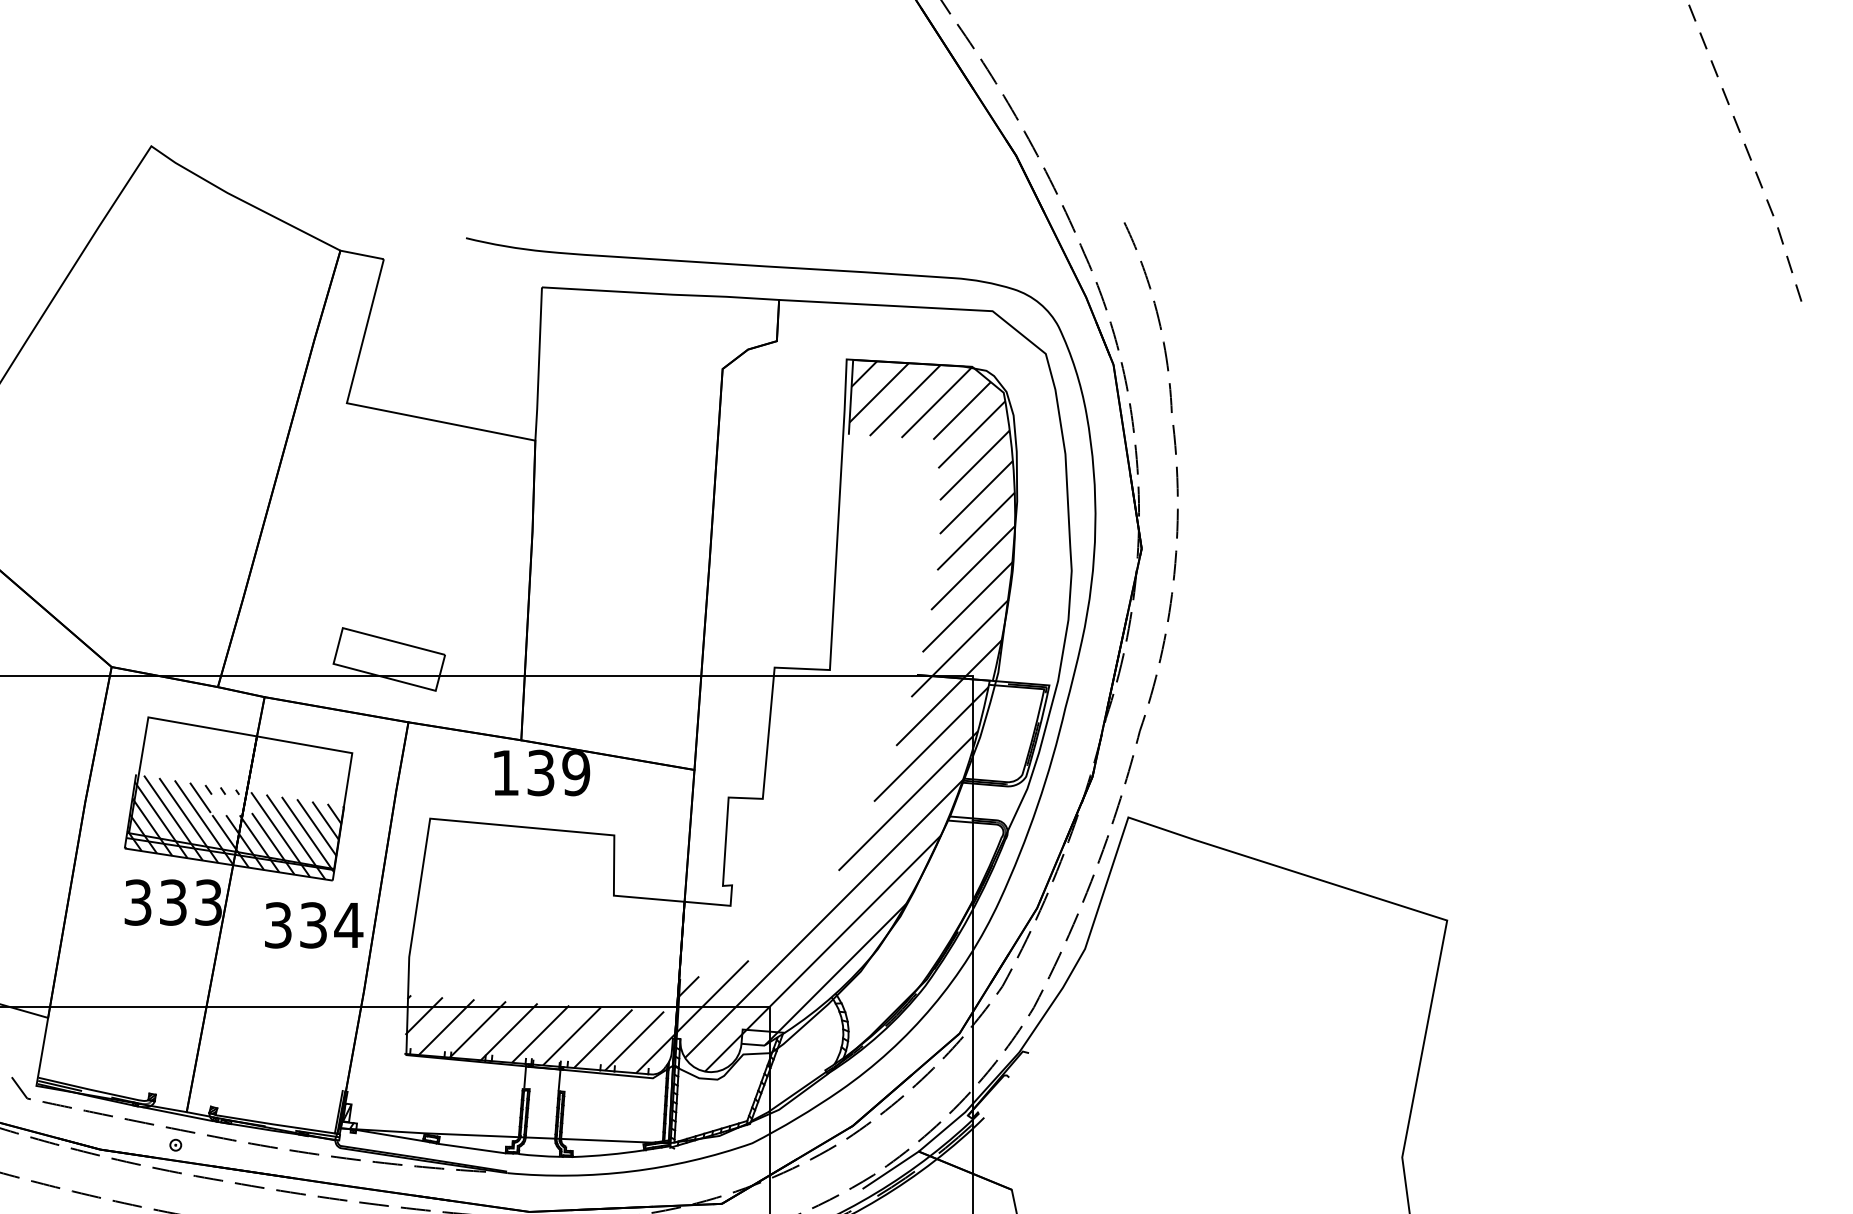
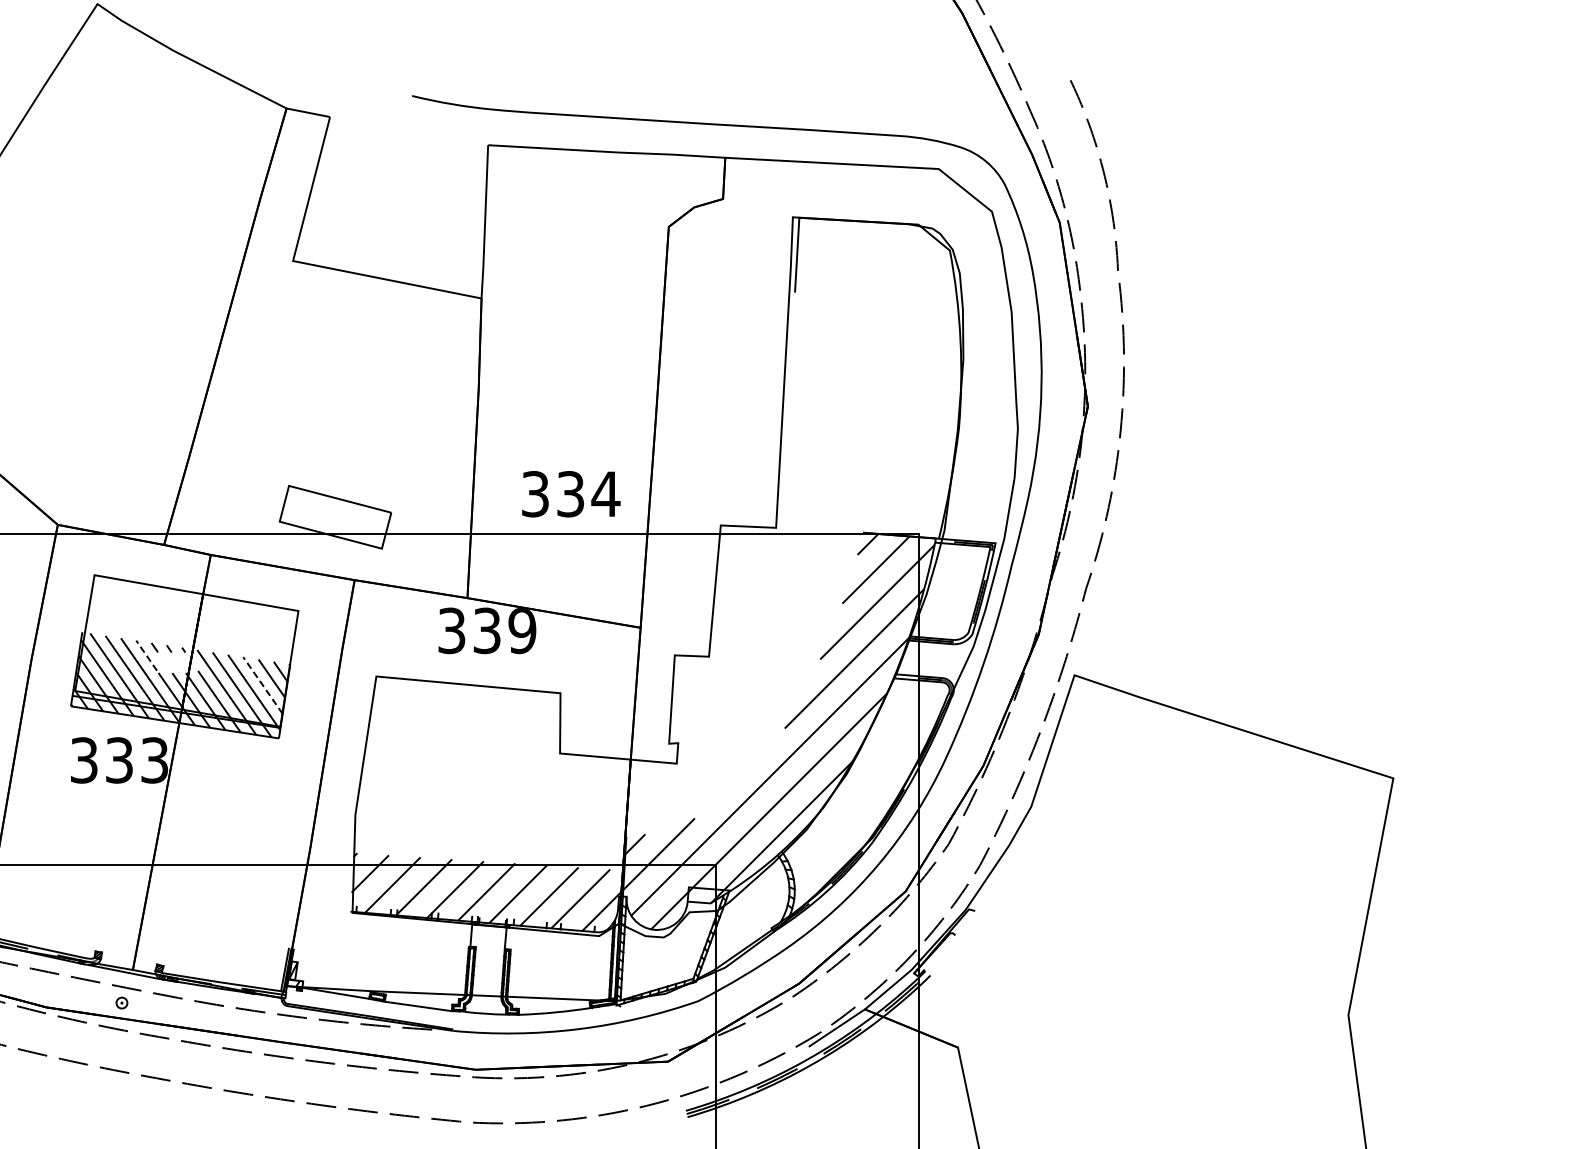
hatch: (932, 519) -> (878, 377), removed
text: (505, 772) -> (451, 630), 139 -> 339
line: (200, 797) -> (146, 655), solid -> dashed
line: (316, 827) -> (262, 685), solid -> dashed
text: (314, 925) -> (571, 494), moved

